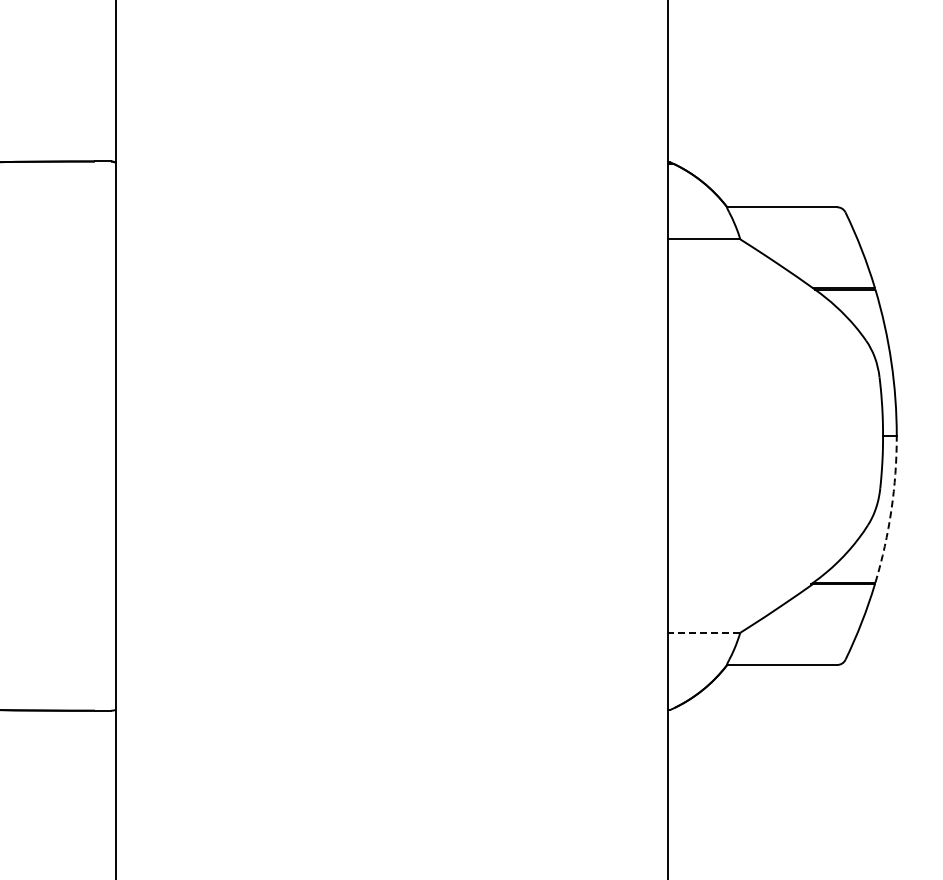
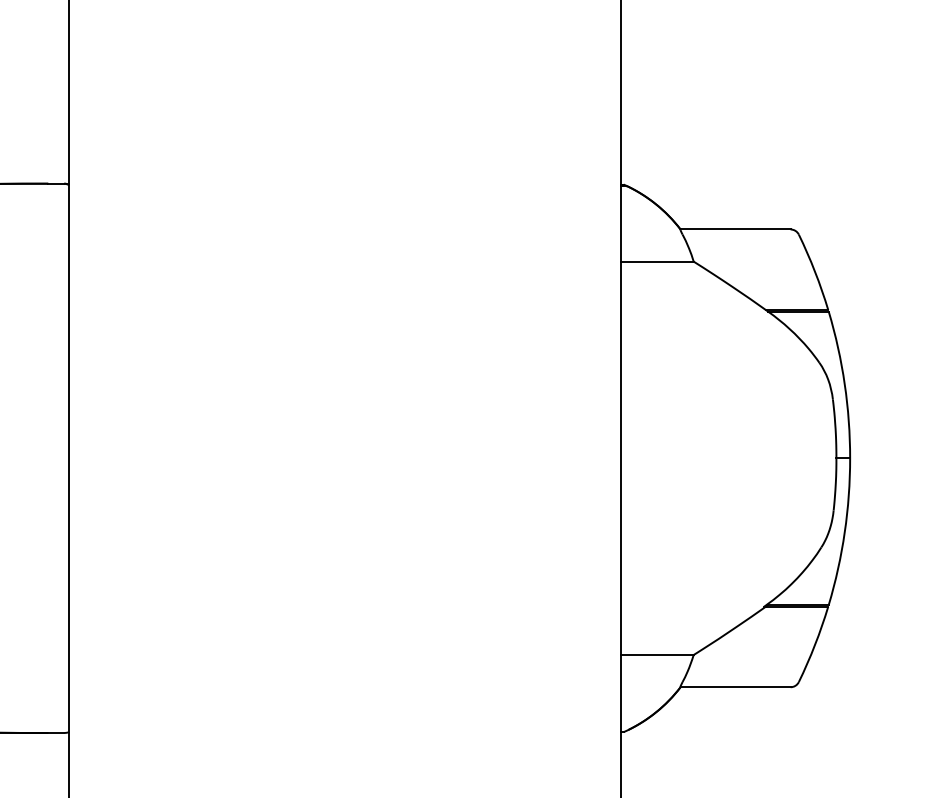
arc: (891, 510) -> (844, 532), dashed -> solid
line: (703, 632) -> (656, 654), dashed -> solid

